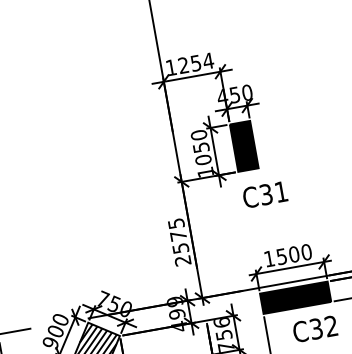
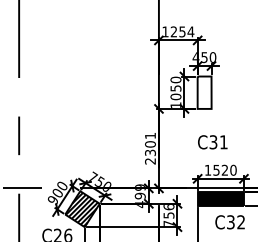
fill: (244, 146) -> (204, 92), removed
text: (264, 195) -> (212, 142), moved
text: (178, 234) -> (150, 143), 2575 -> 2301
text: (293, 253) -> (224, 169), 1500 -> 1520

